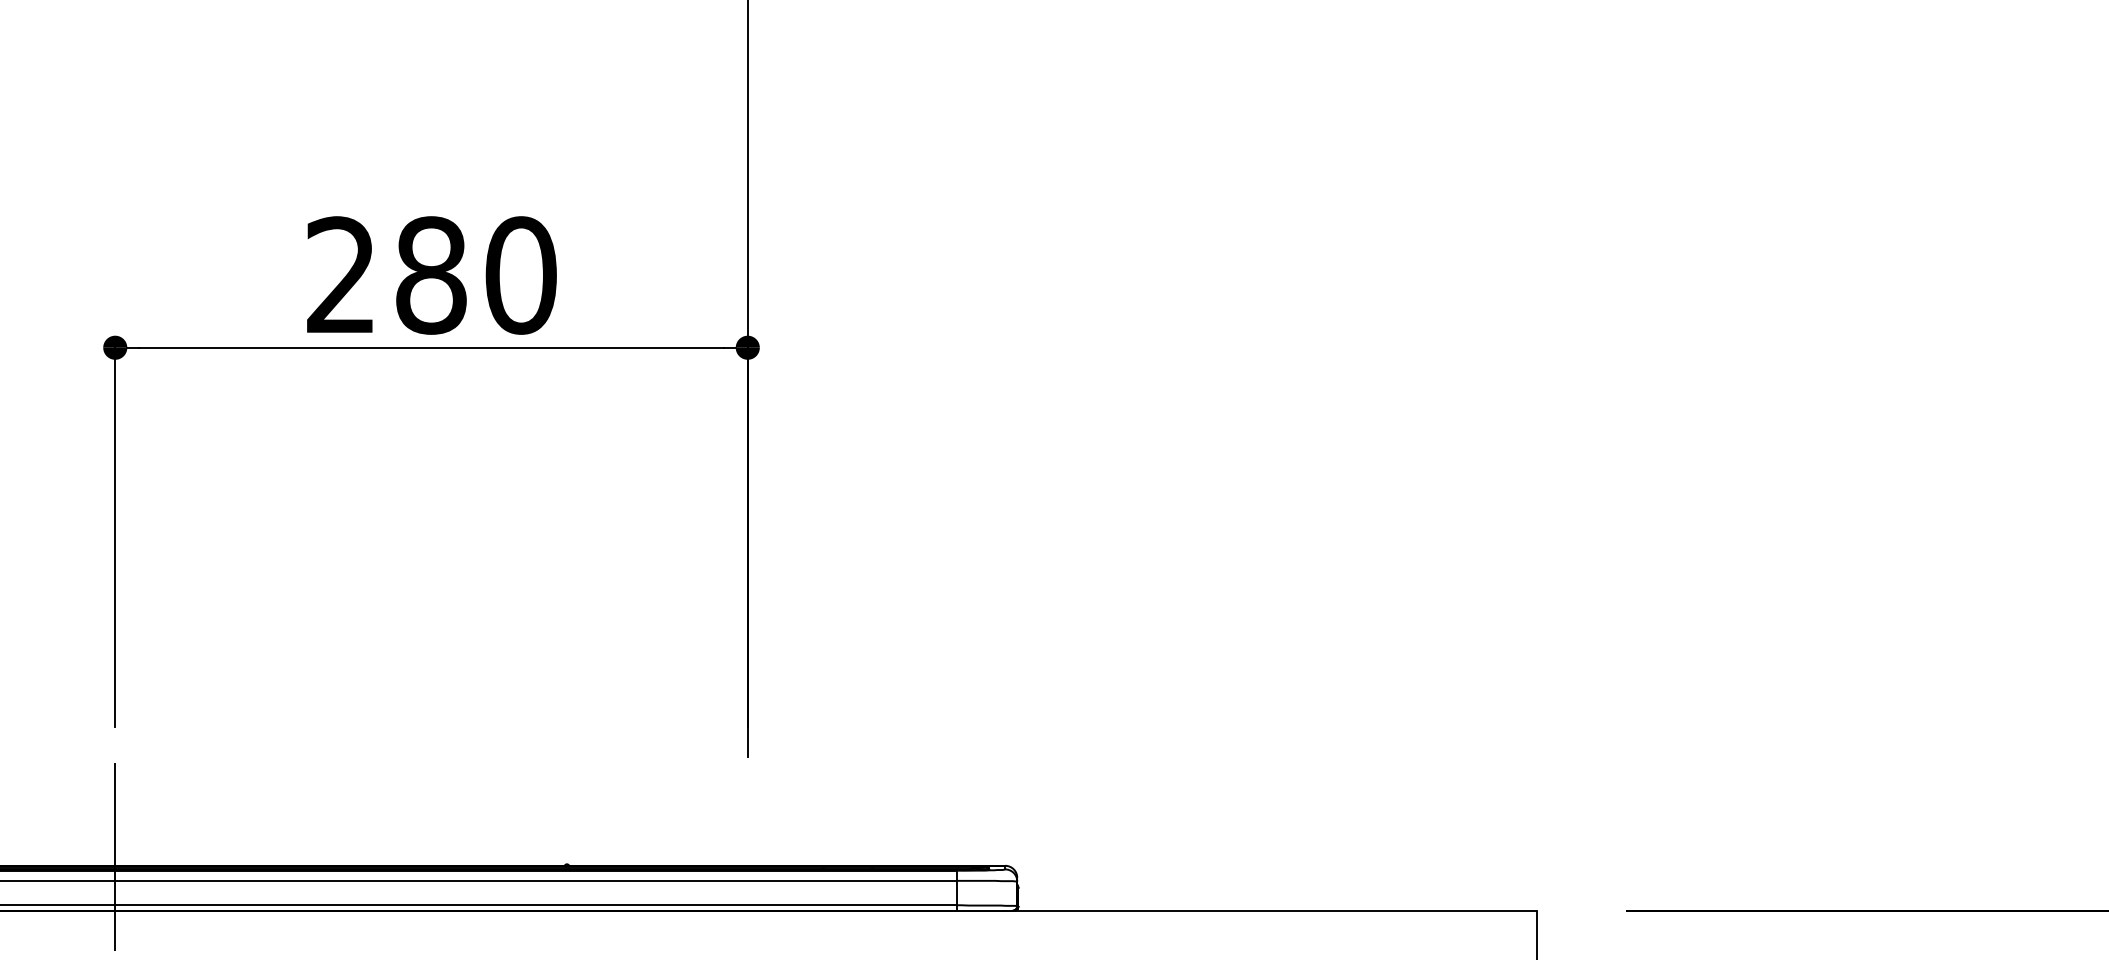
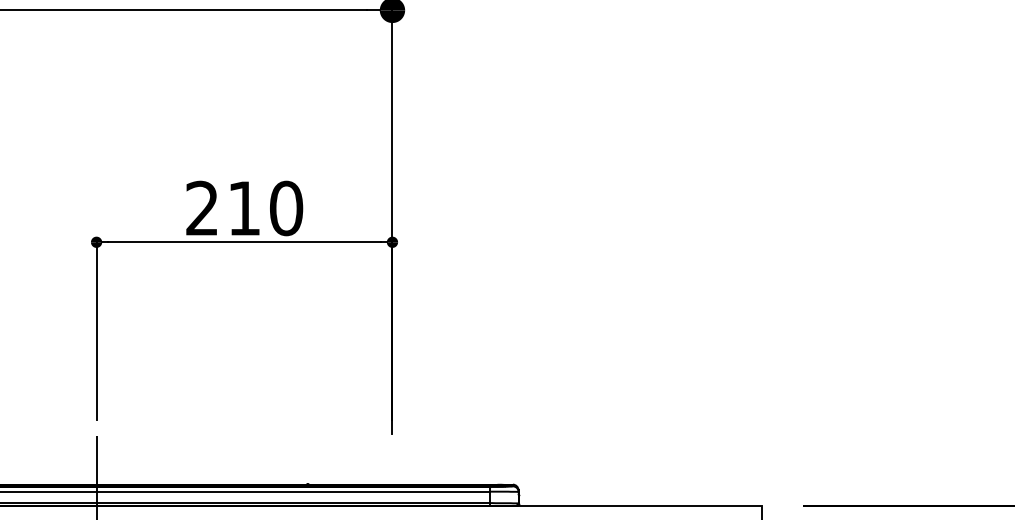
text: (431, 275) -> (244, 208), 280 -> 210

